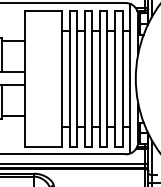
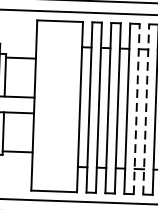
line: (107, 78) -> (136, 108), solid -> dashed
line: (115, 78) -> (146, 109), solid -> dashed

